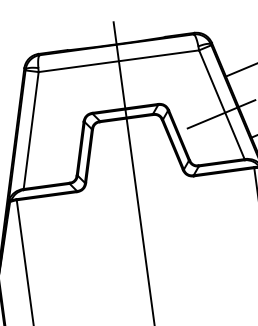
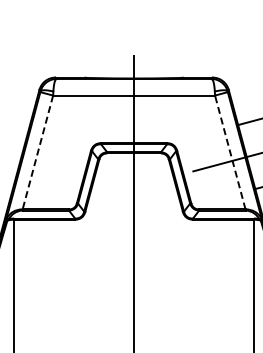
line: (222, 104) -> (230, 152), solid -> dashed
line: (30, 130) -> (37, 152), solid -> dashed

